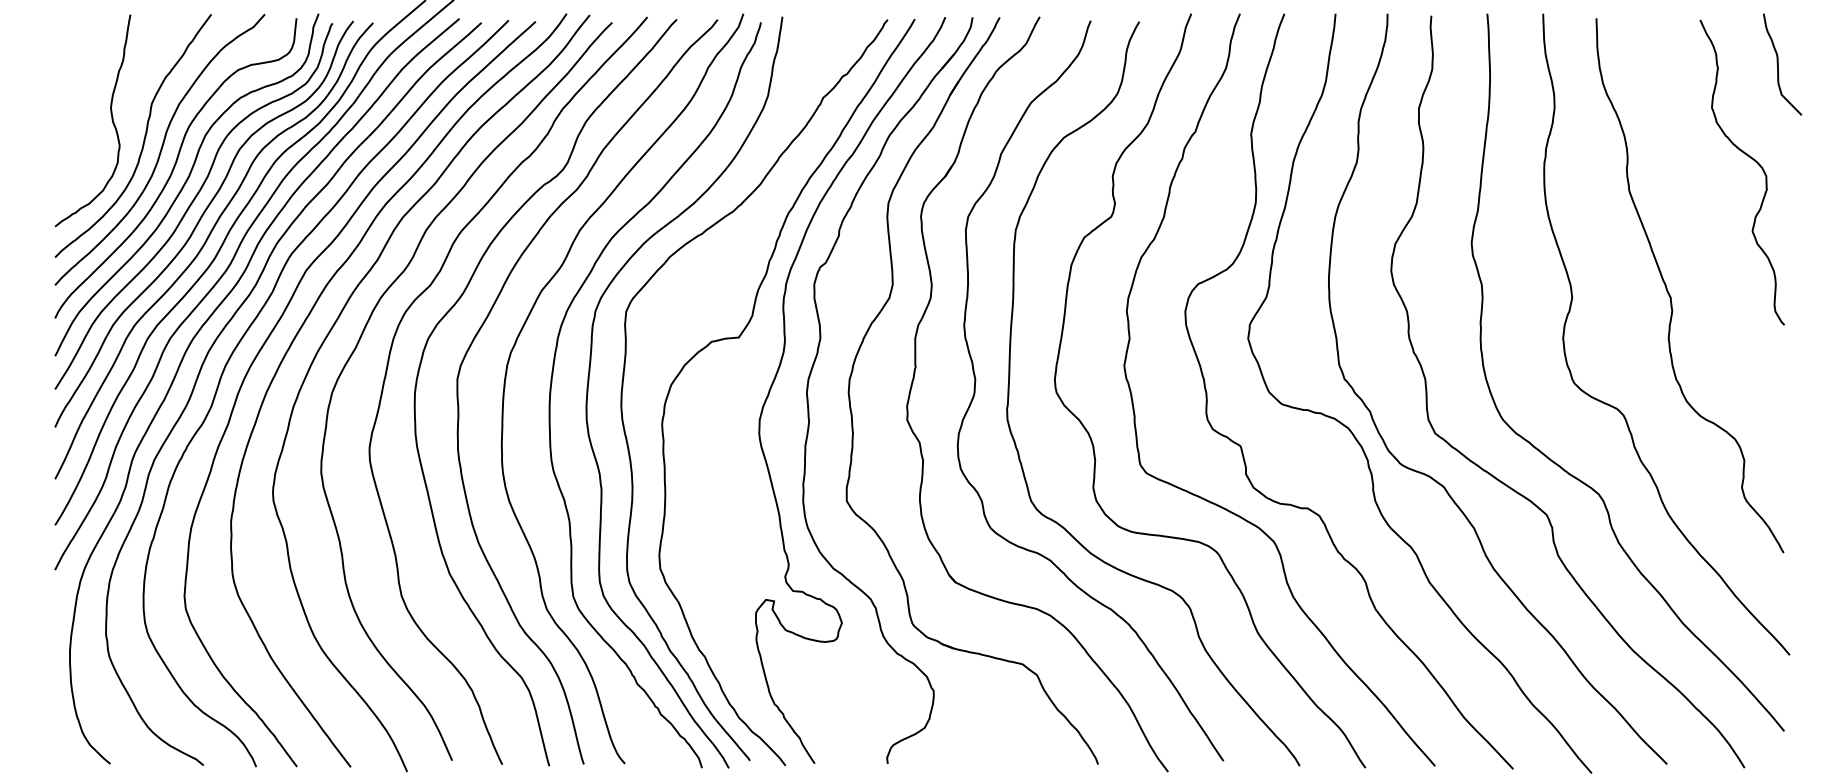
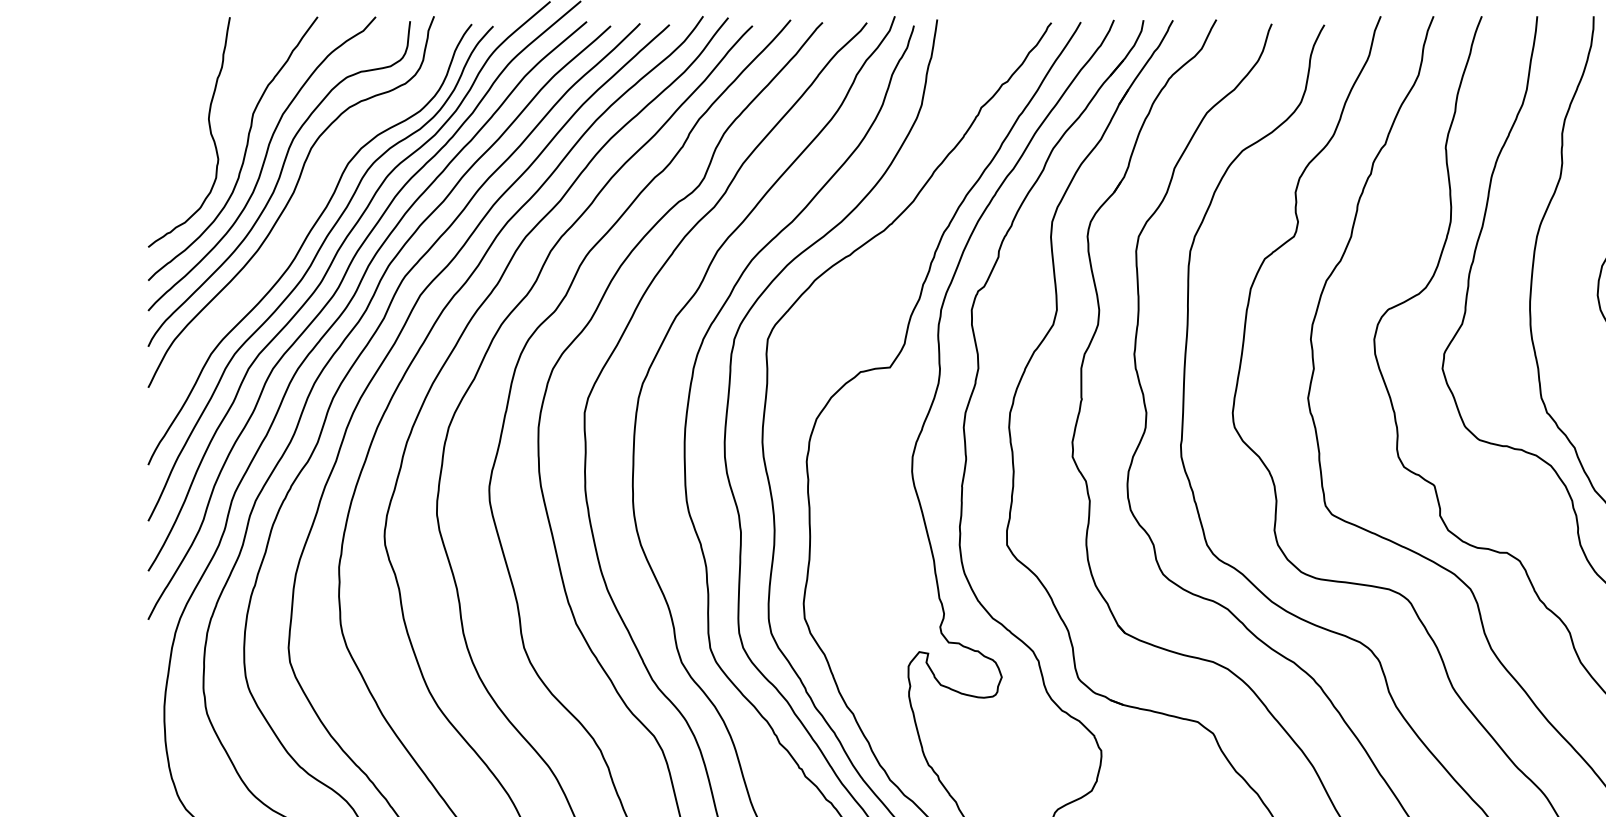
curve: (191, 205) -> (296, 224), removed

